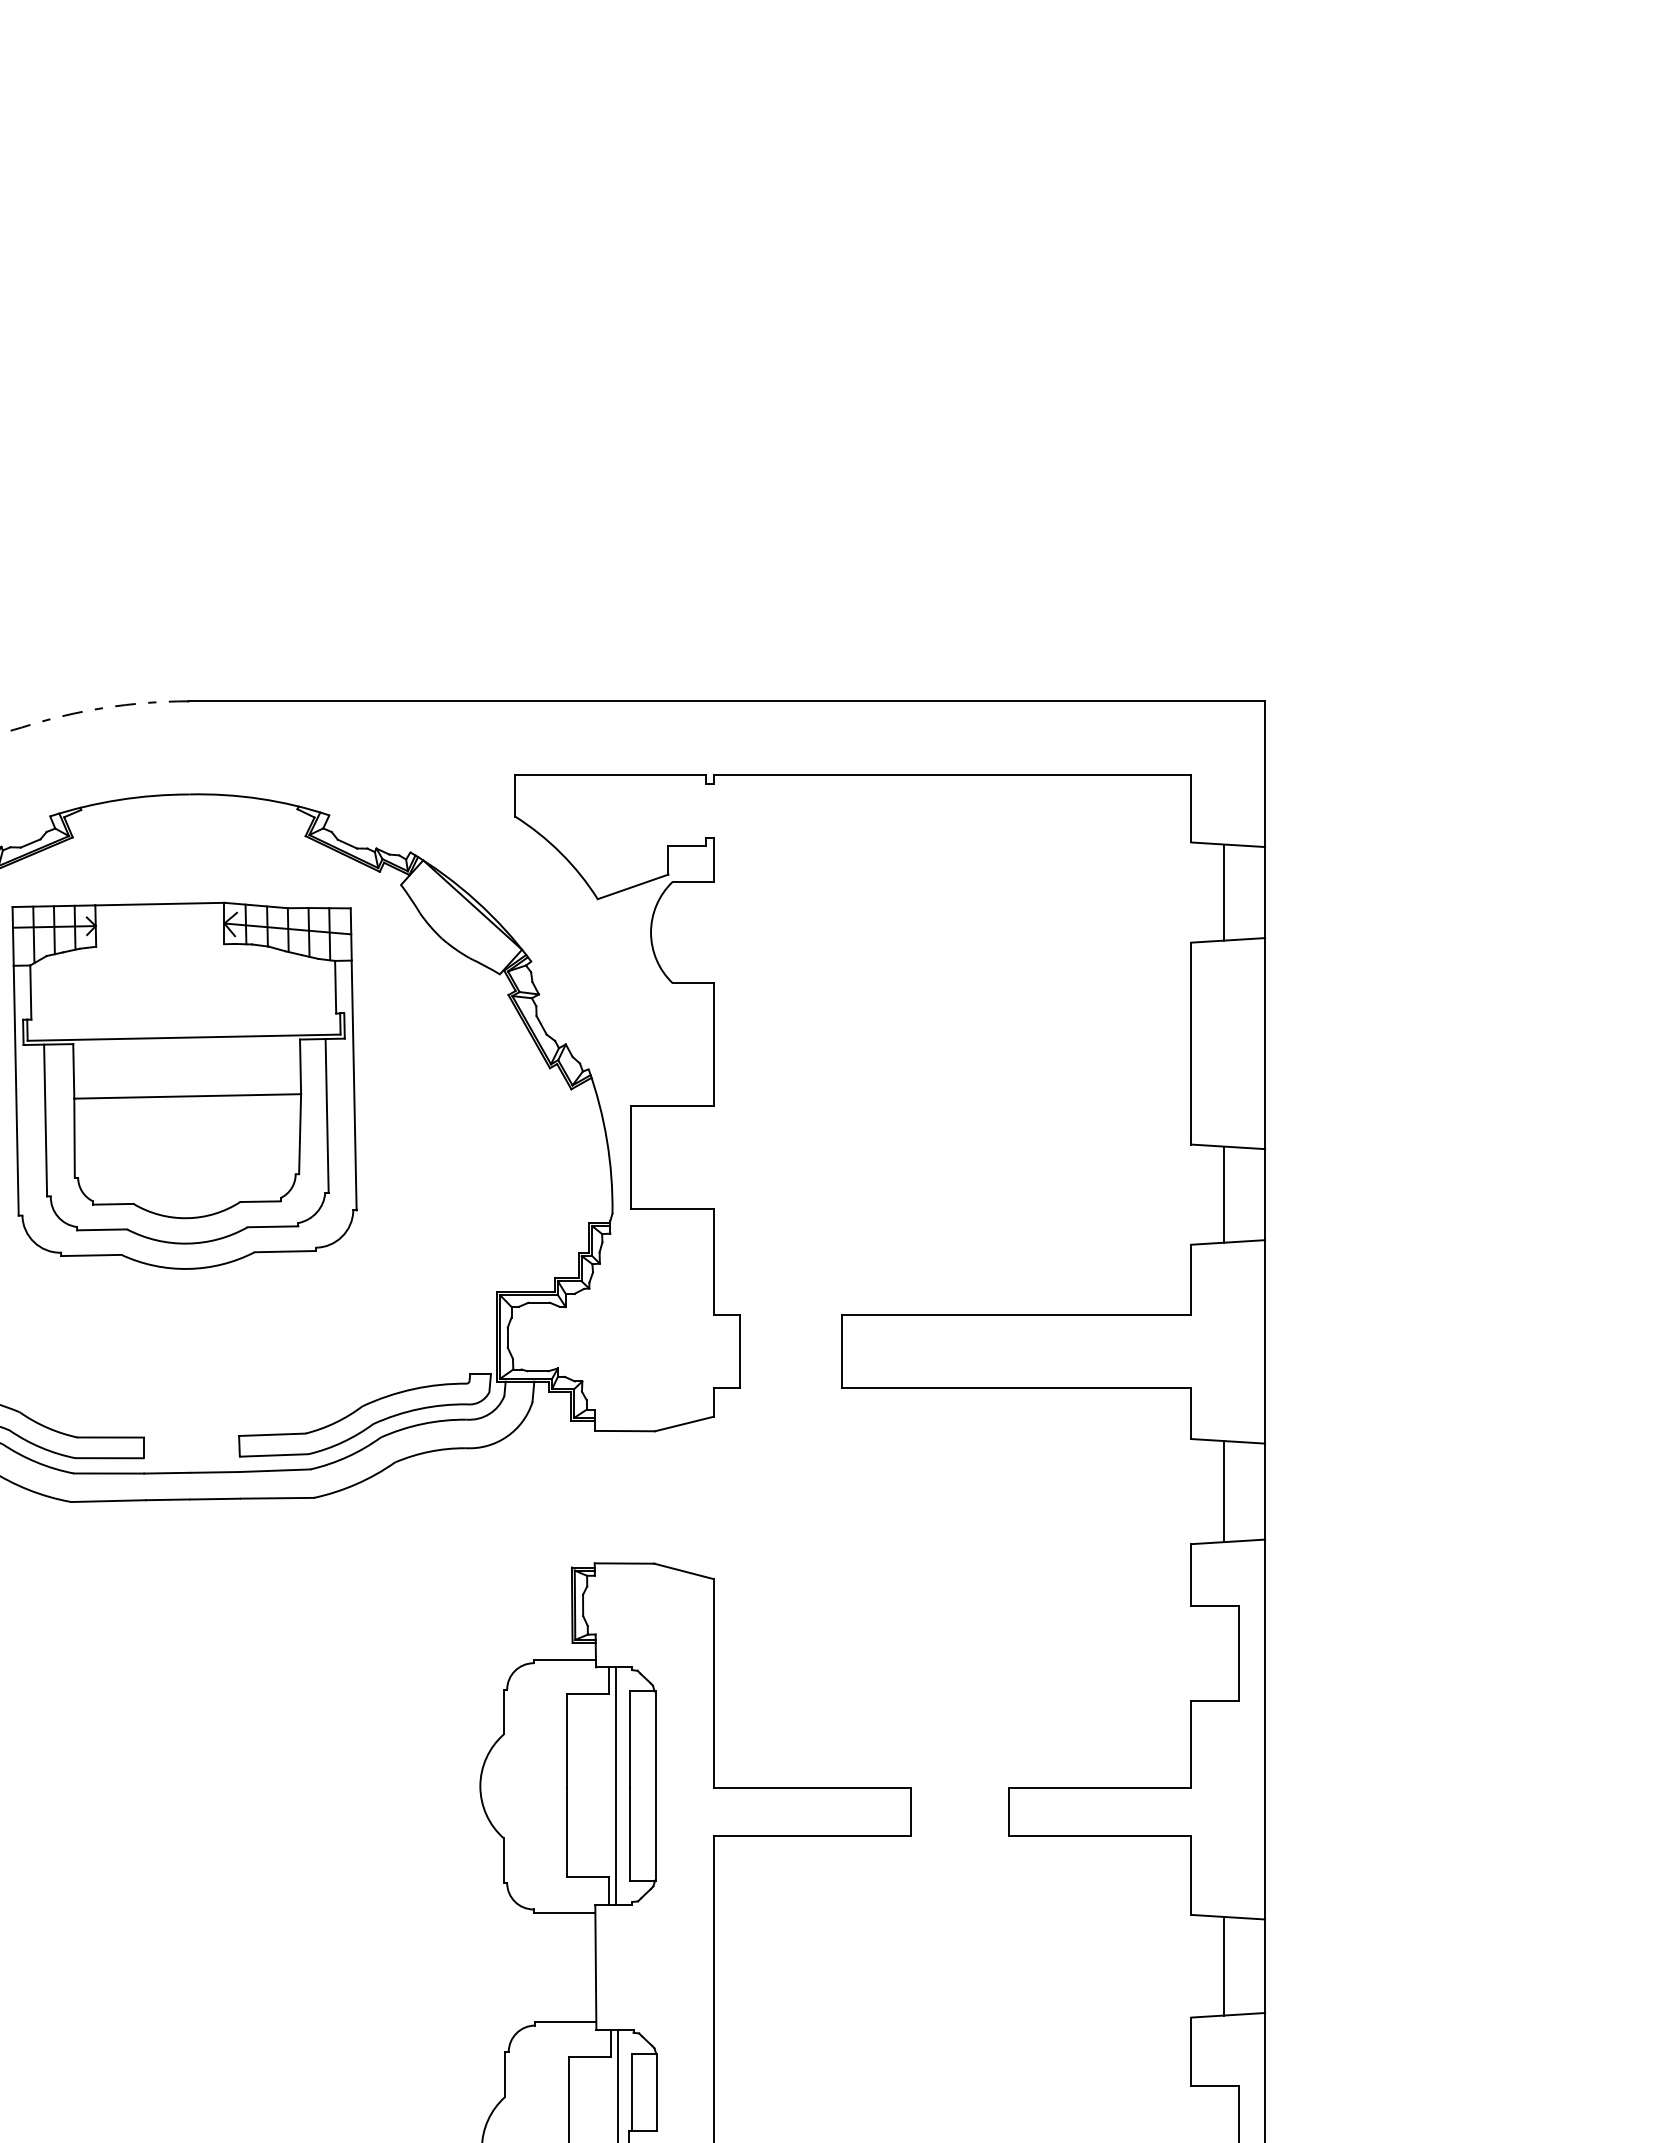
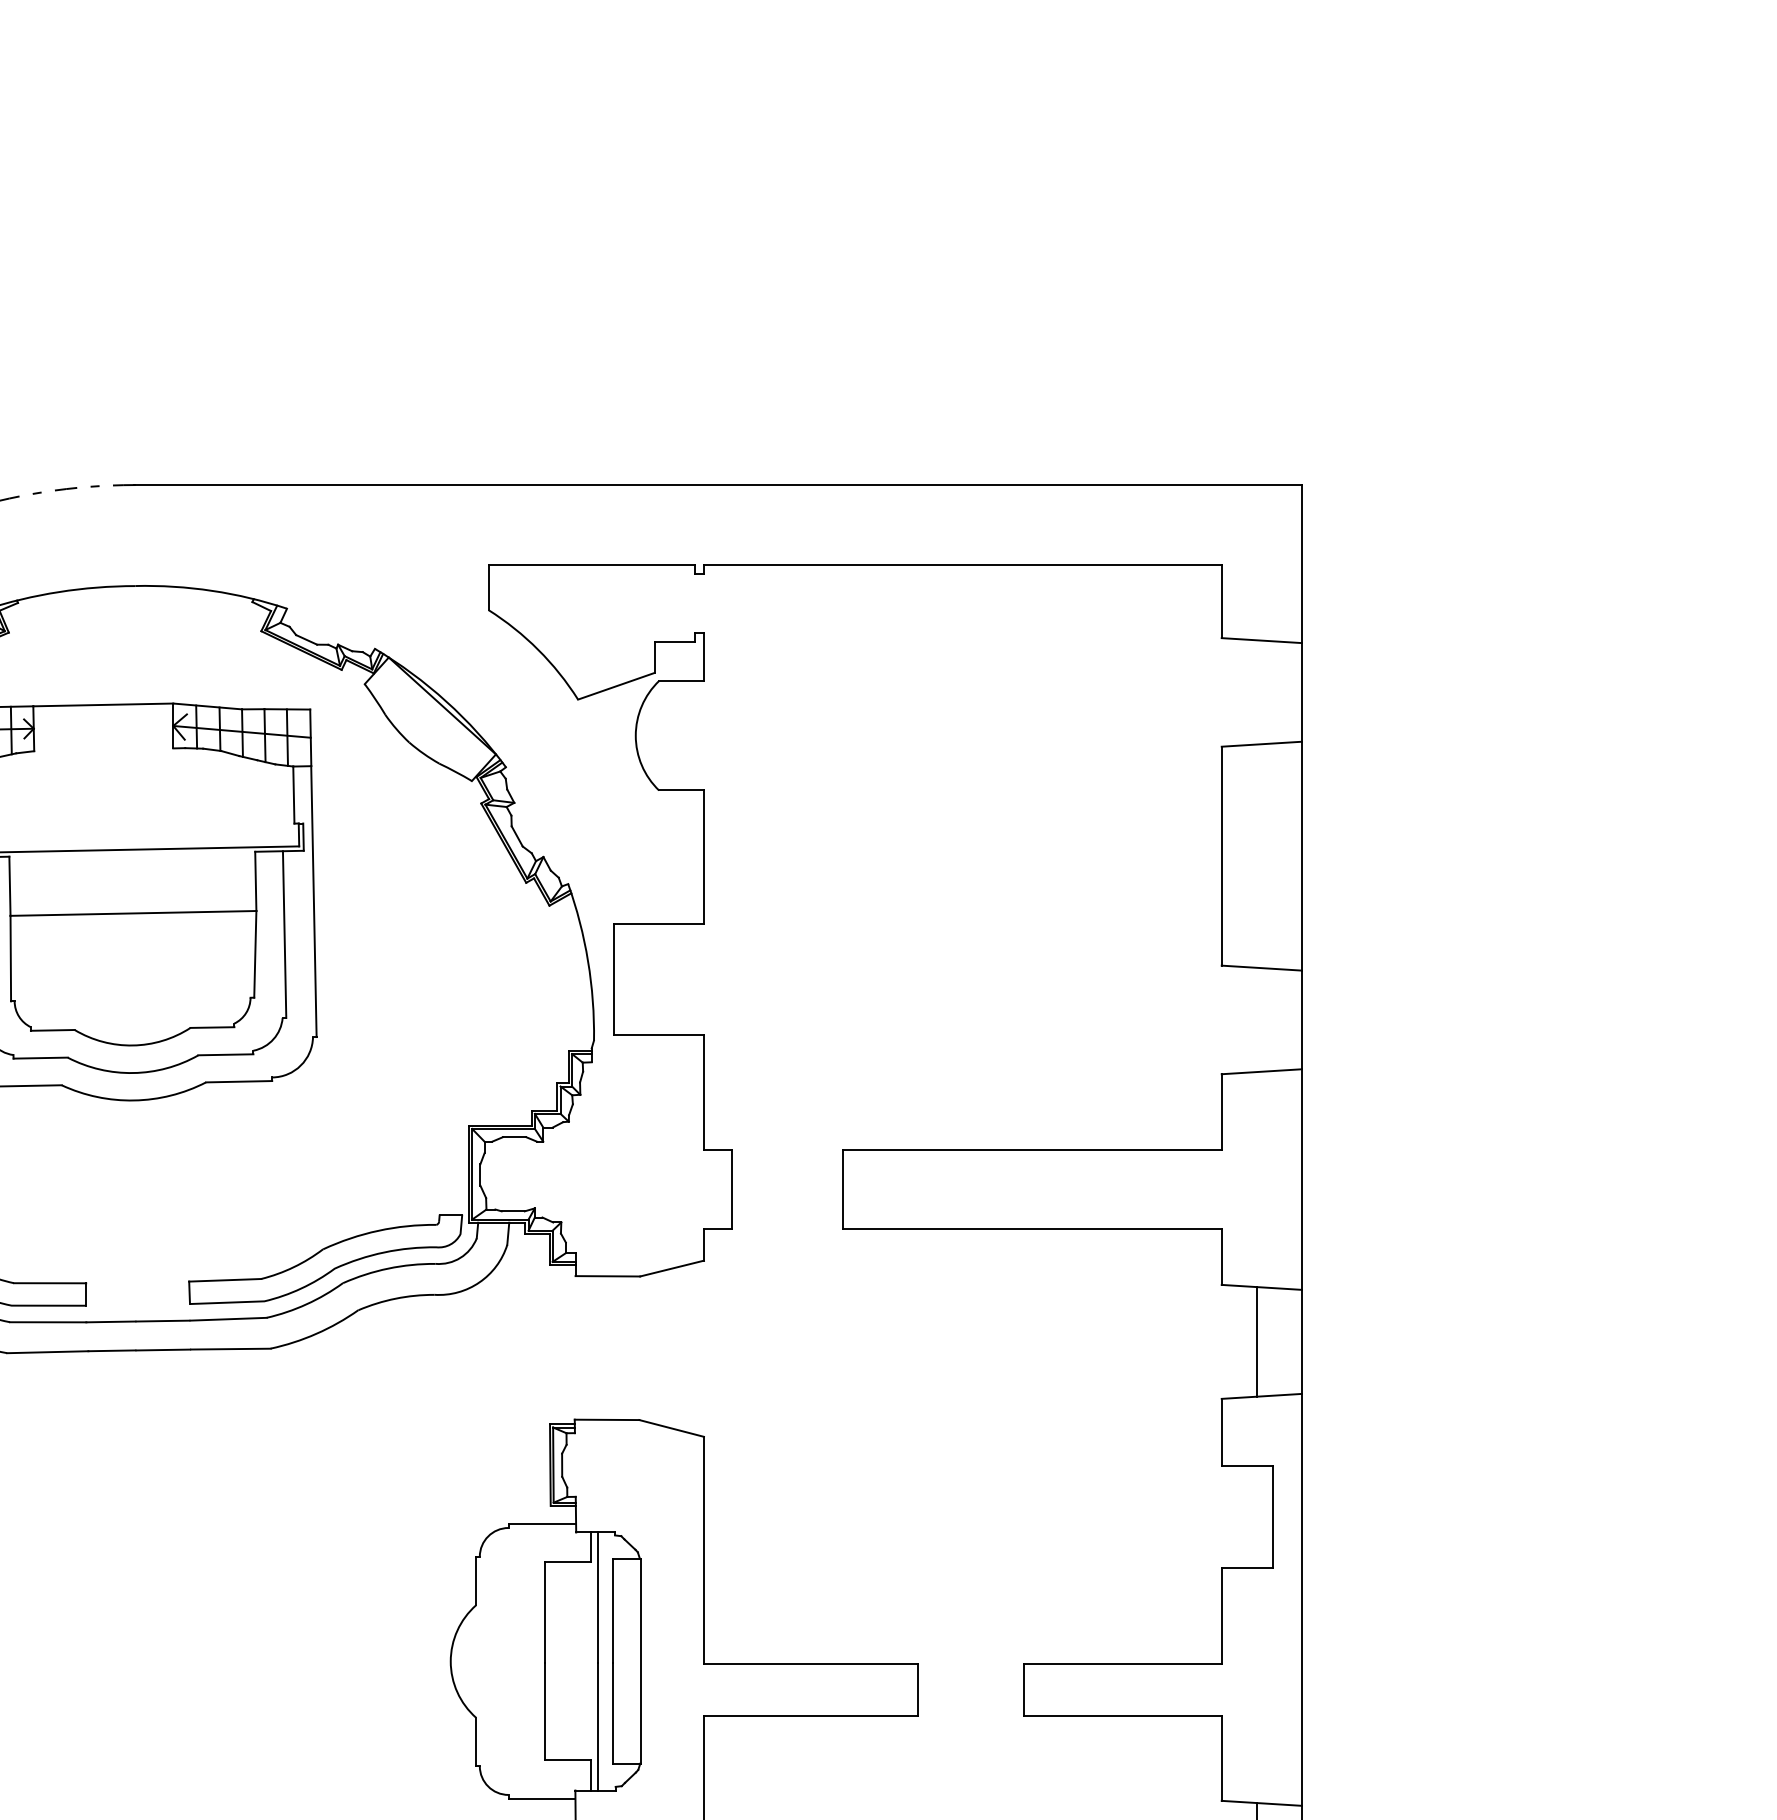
line: (1223, 892) -> (1256, 692), removed
line: (1223, 1194) -> (1256, 1019), removed

